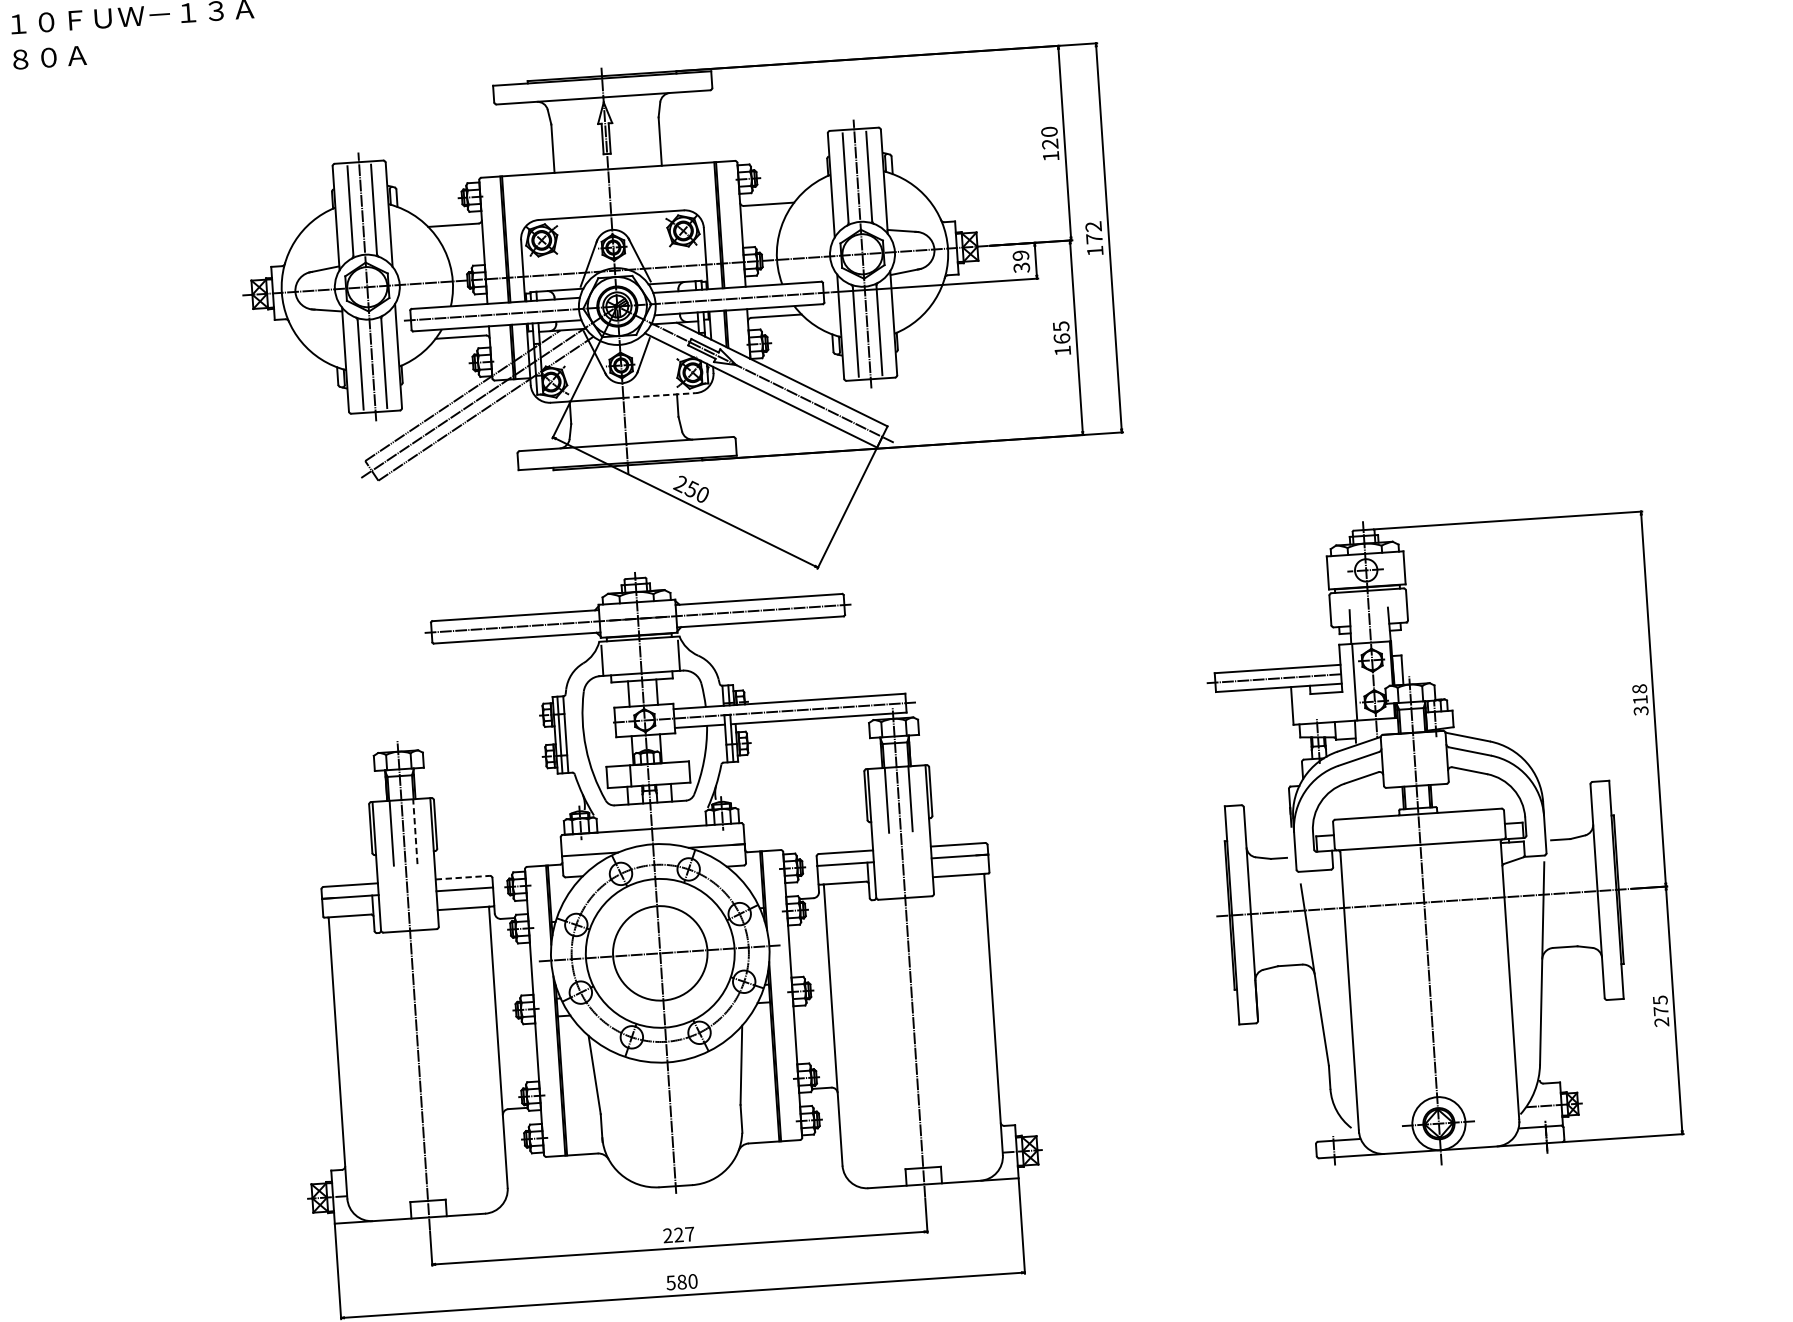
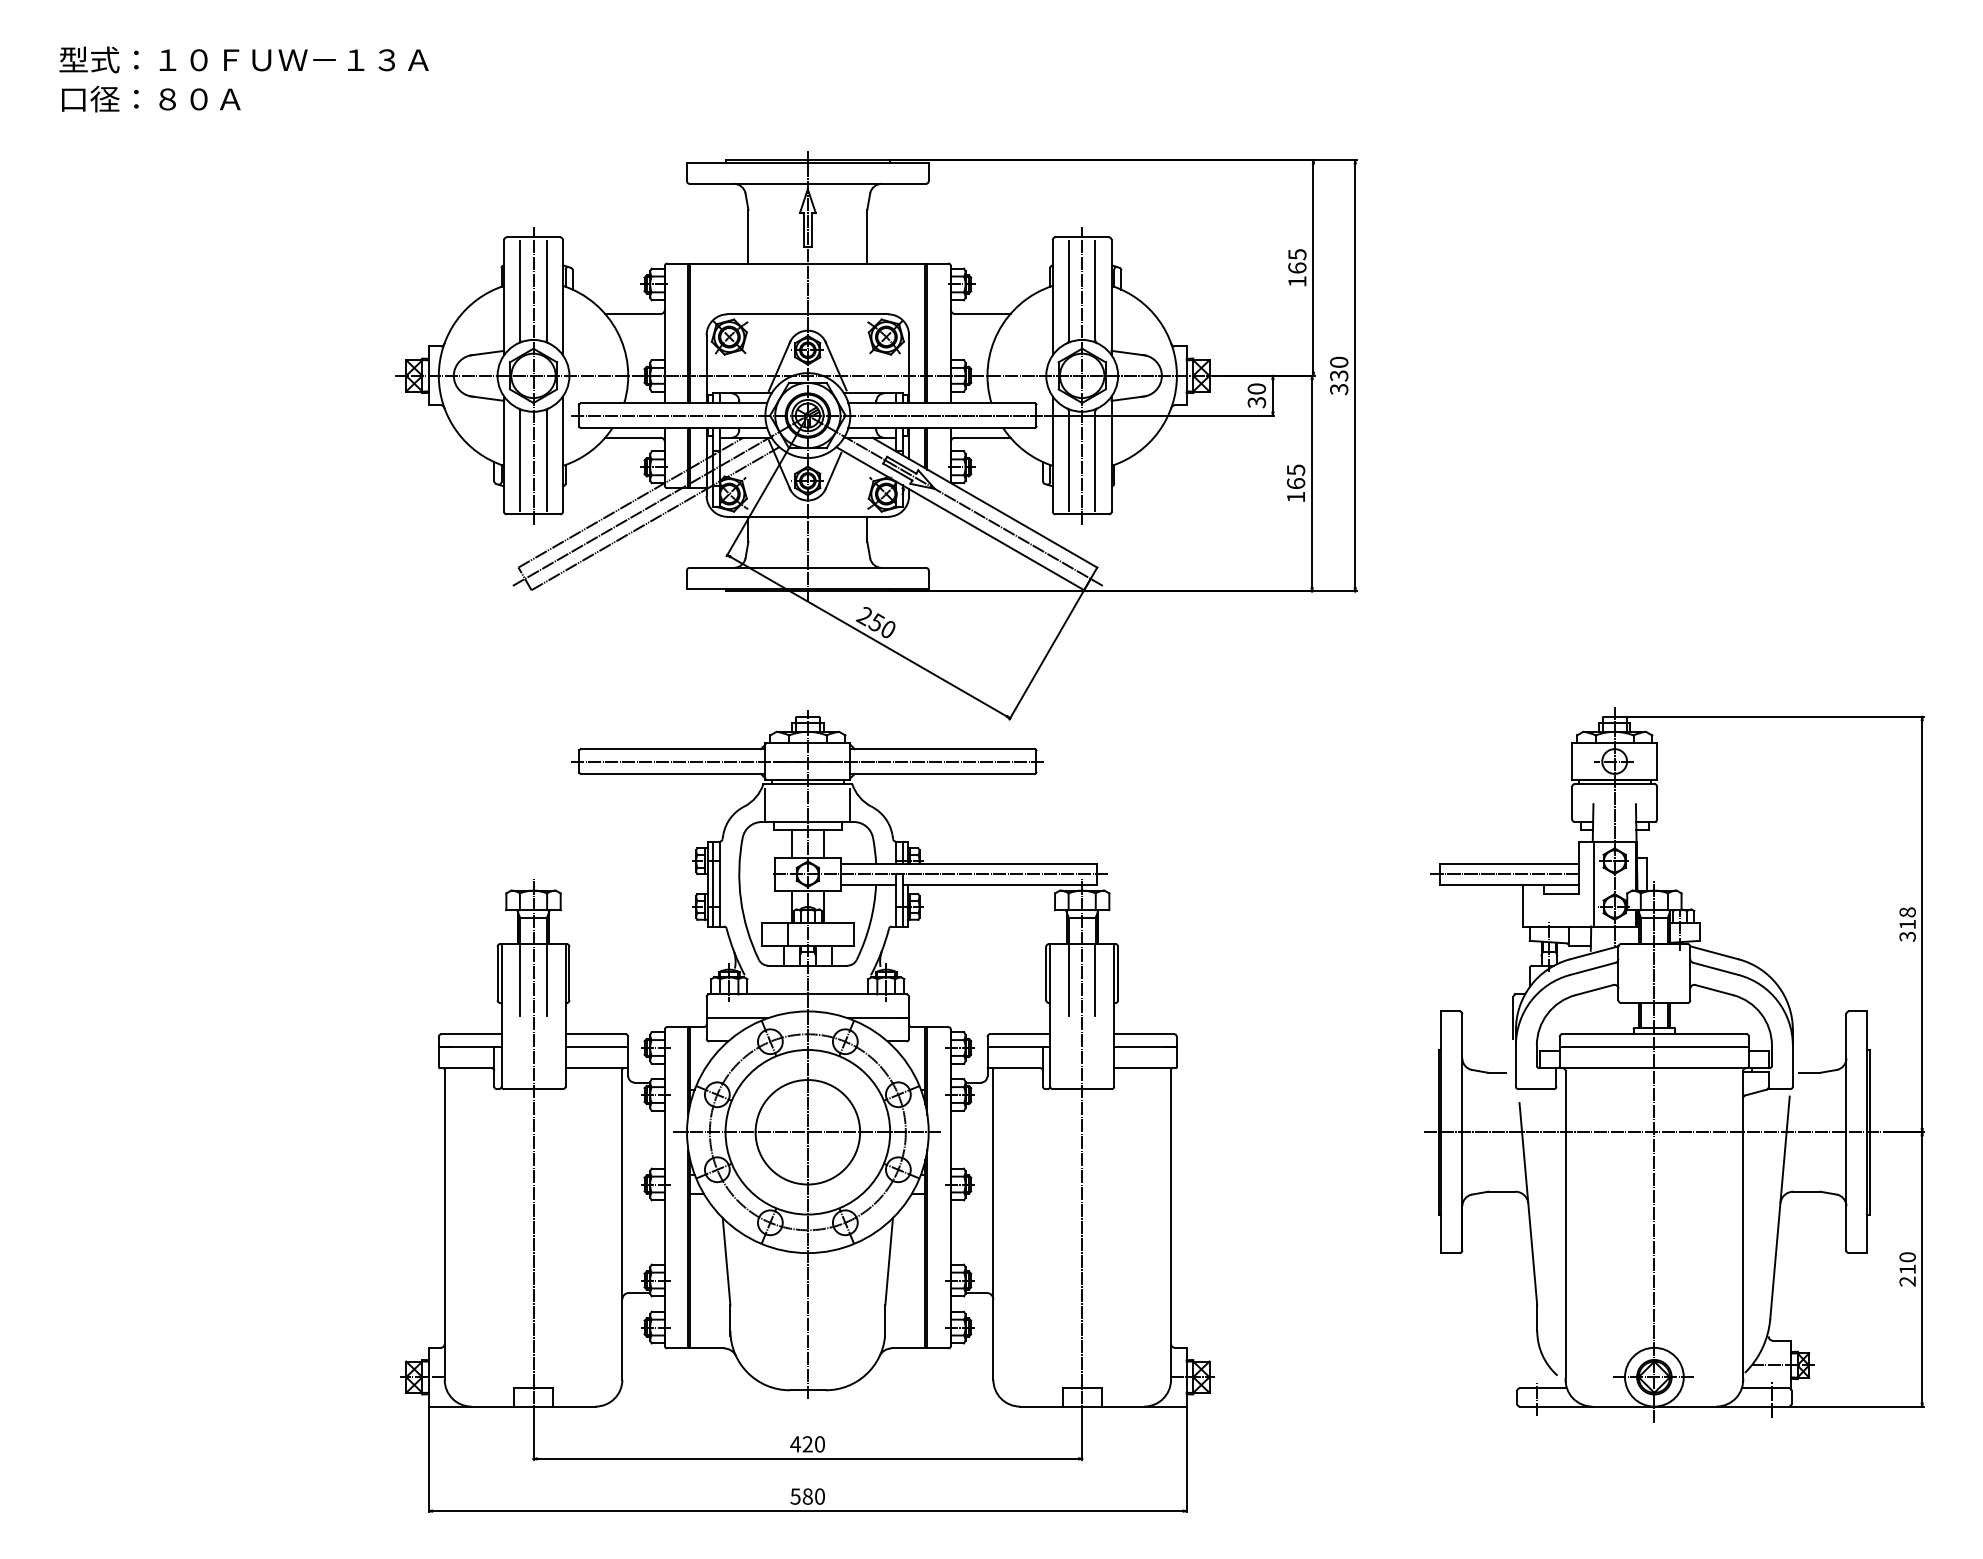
text: (1049, 138) -> (1297, 261), 120 -> 165
text: (1094, 238) -> (1339, 375), 172 -> 330
text: (1020, 255) -> (1256, 388), 39 -> 30
line: (660, 395) -> (848, 516), dashed -> solid
line: (1419, 826) -> (1654, 1047), added
line: (415, 832) -> (546, 980), dashed -> solid
line: (463, 877) -> (596, 1034), dashed -> solid
text: (1660, 1005) -> (1907, 1263), 275 -> 210
text: (678, 1235) -> (807, 1444), 227 -> 420

